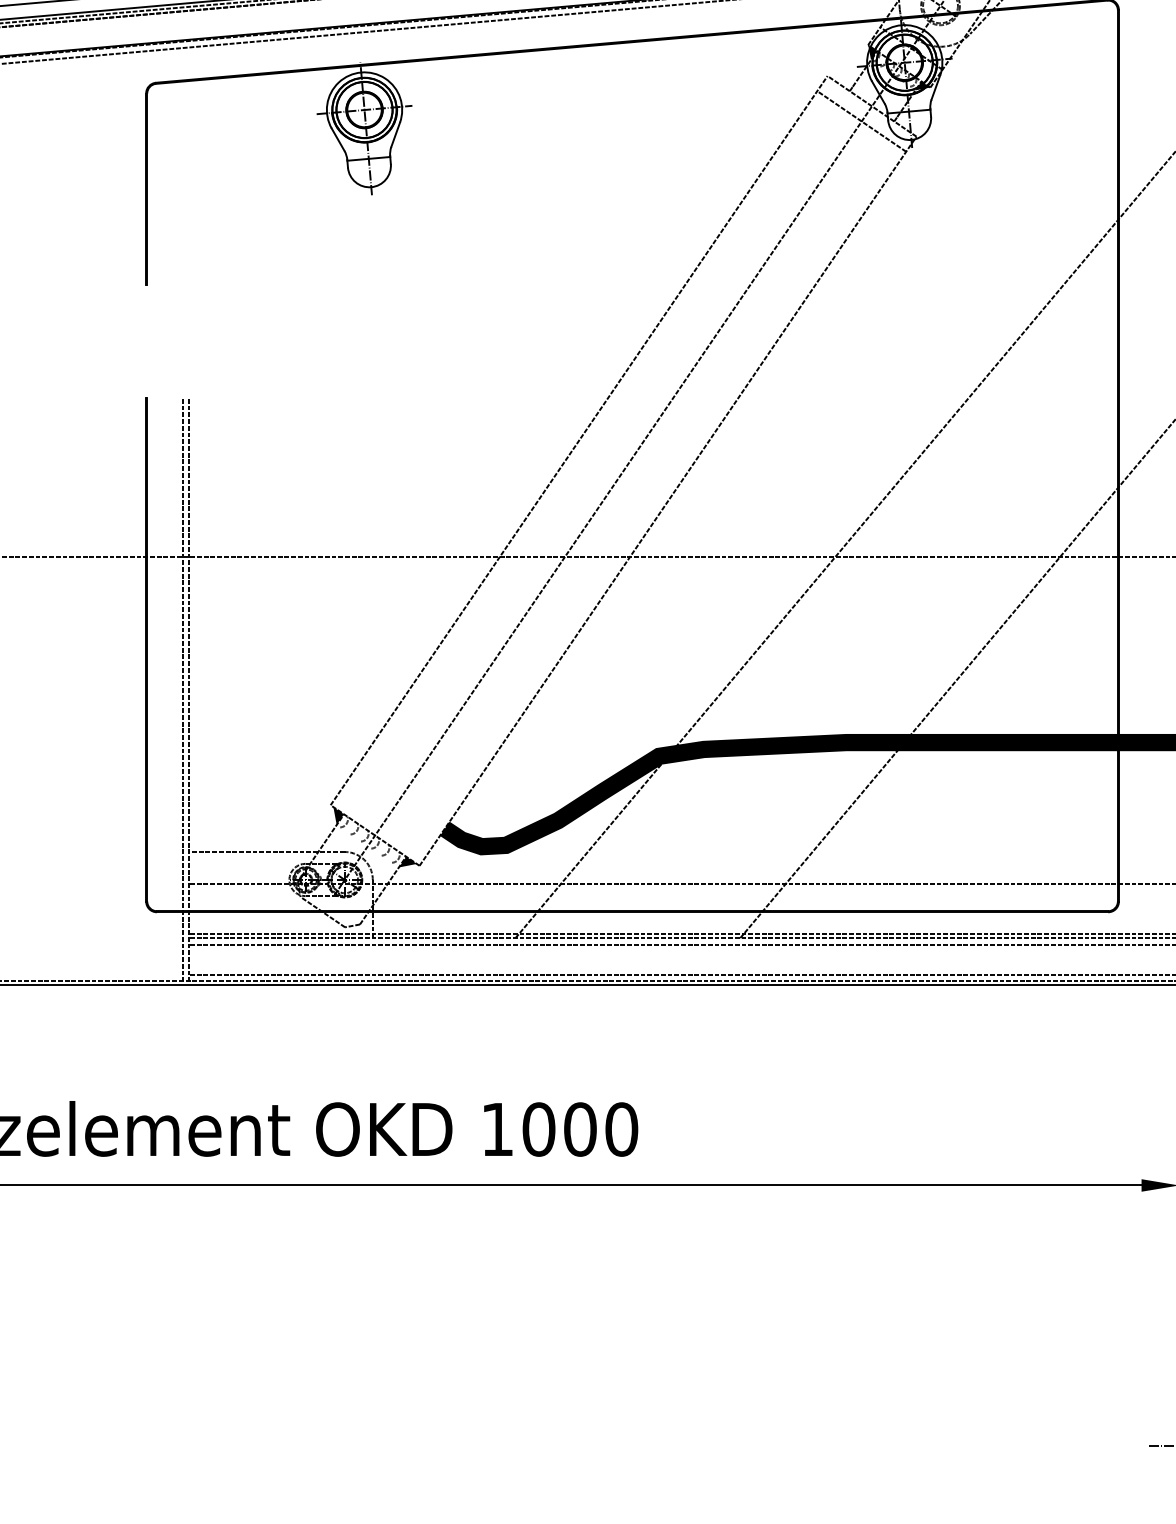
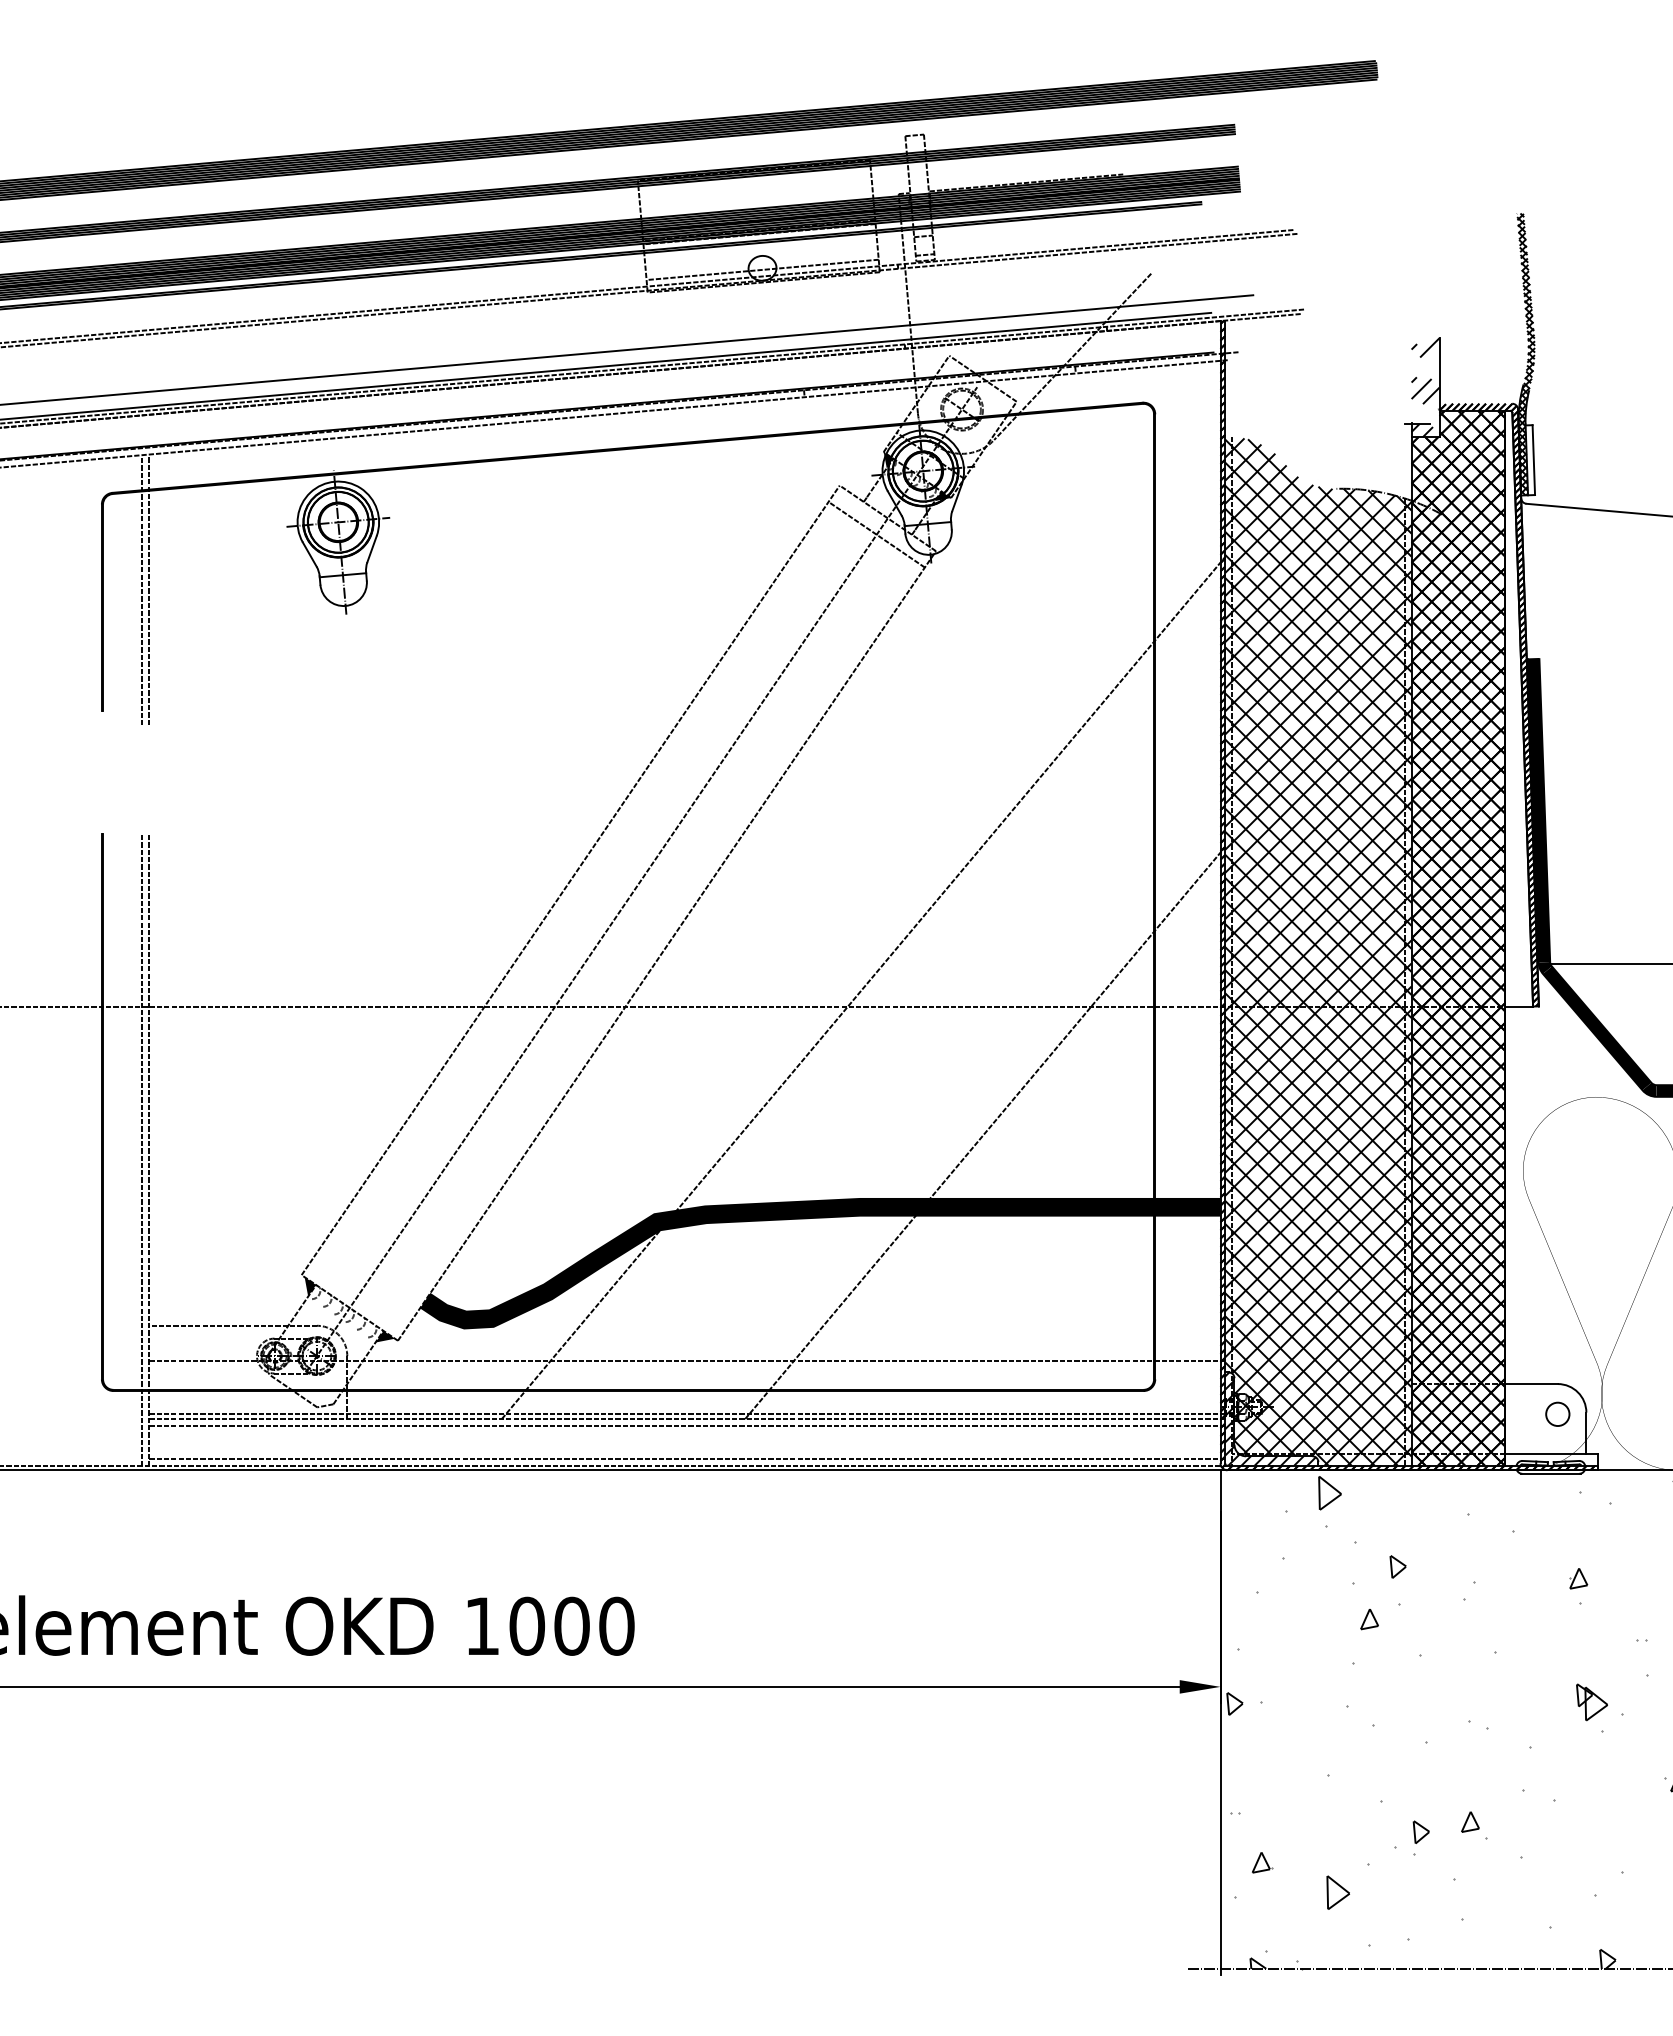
line: (182, 174) -> (141, 592), added
line: (189, 174) -> (148, 592), added

